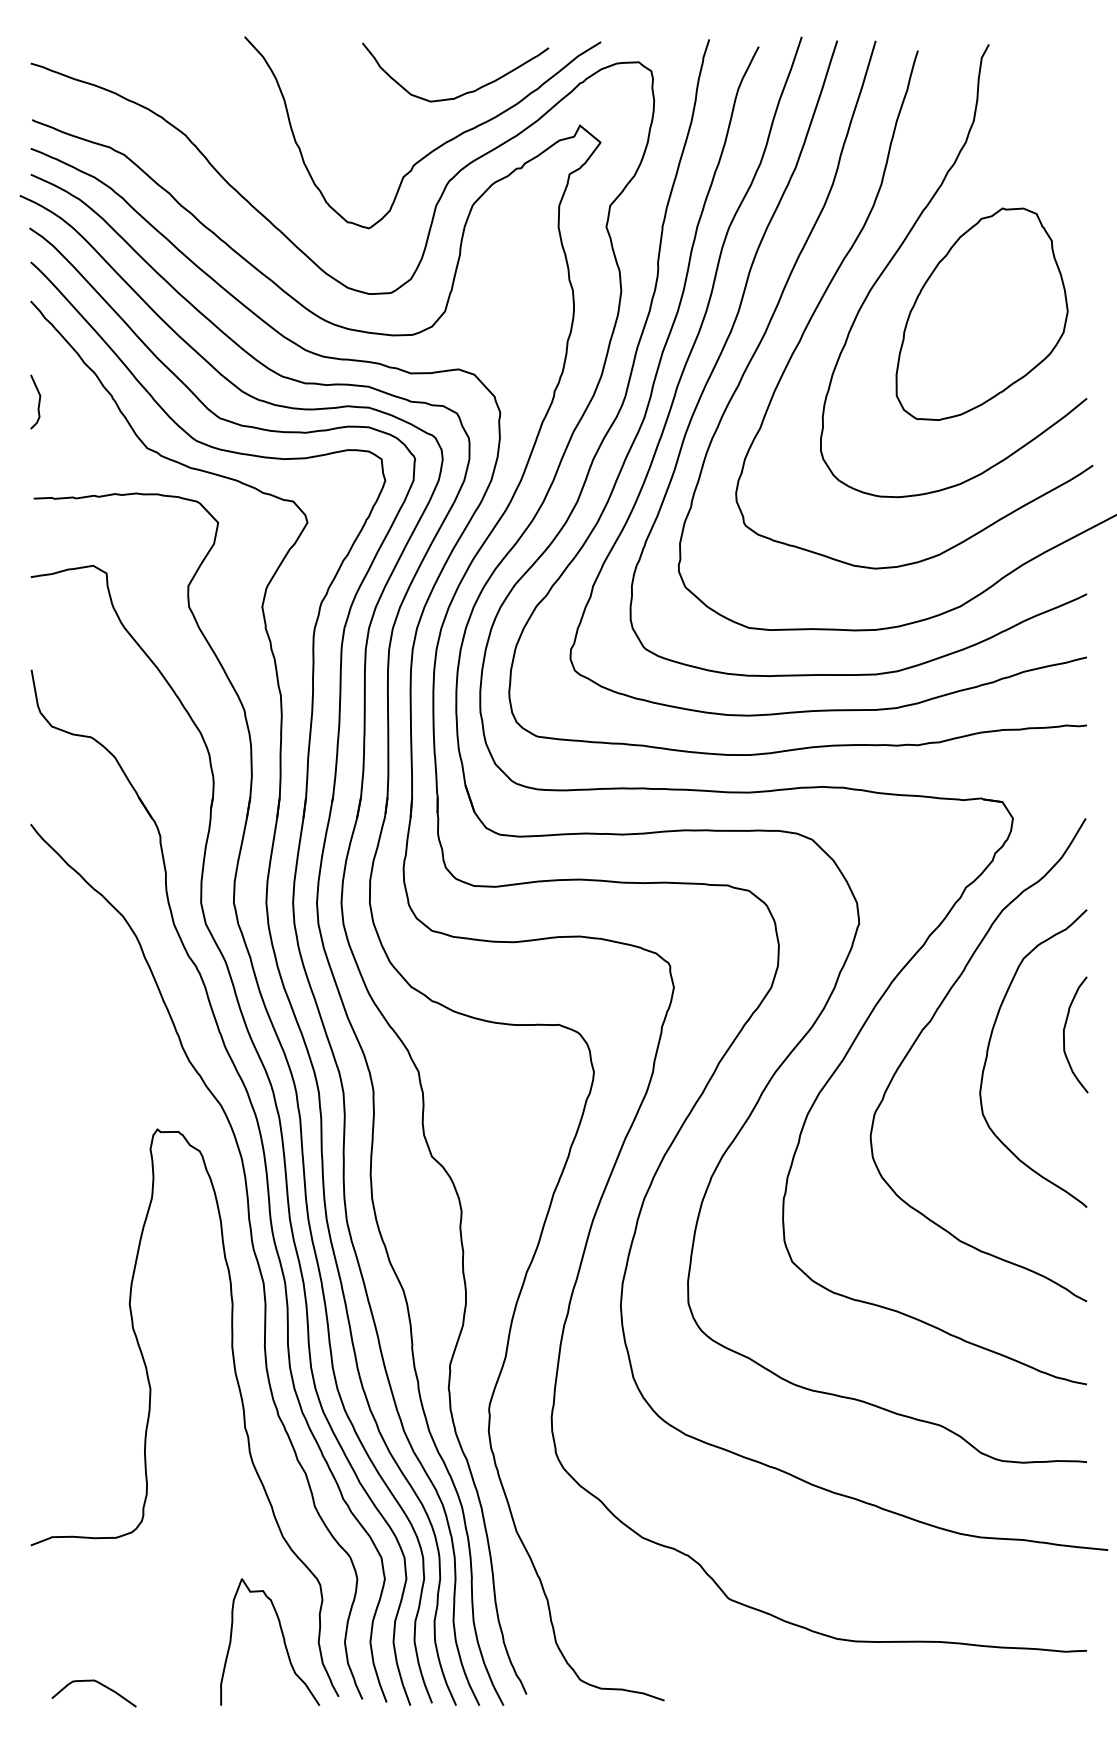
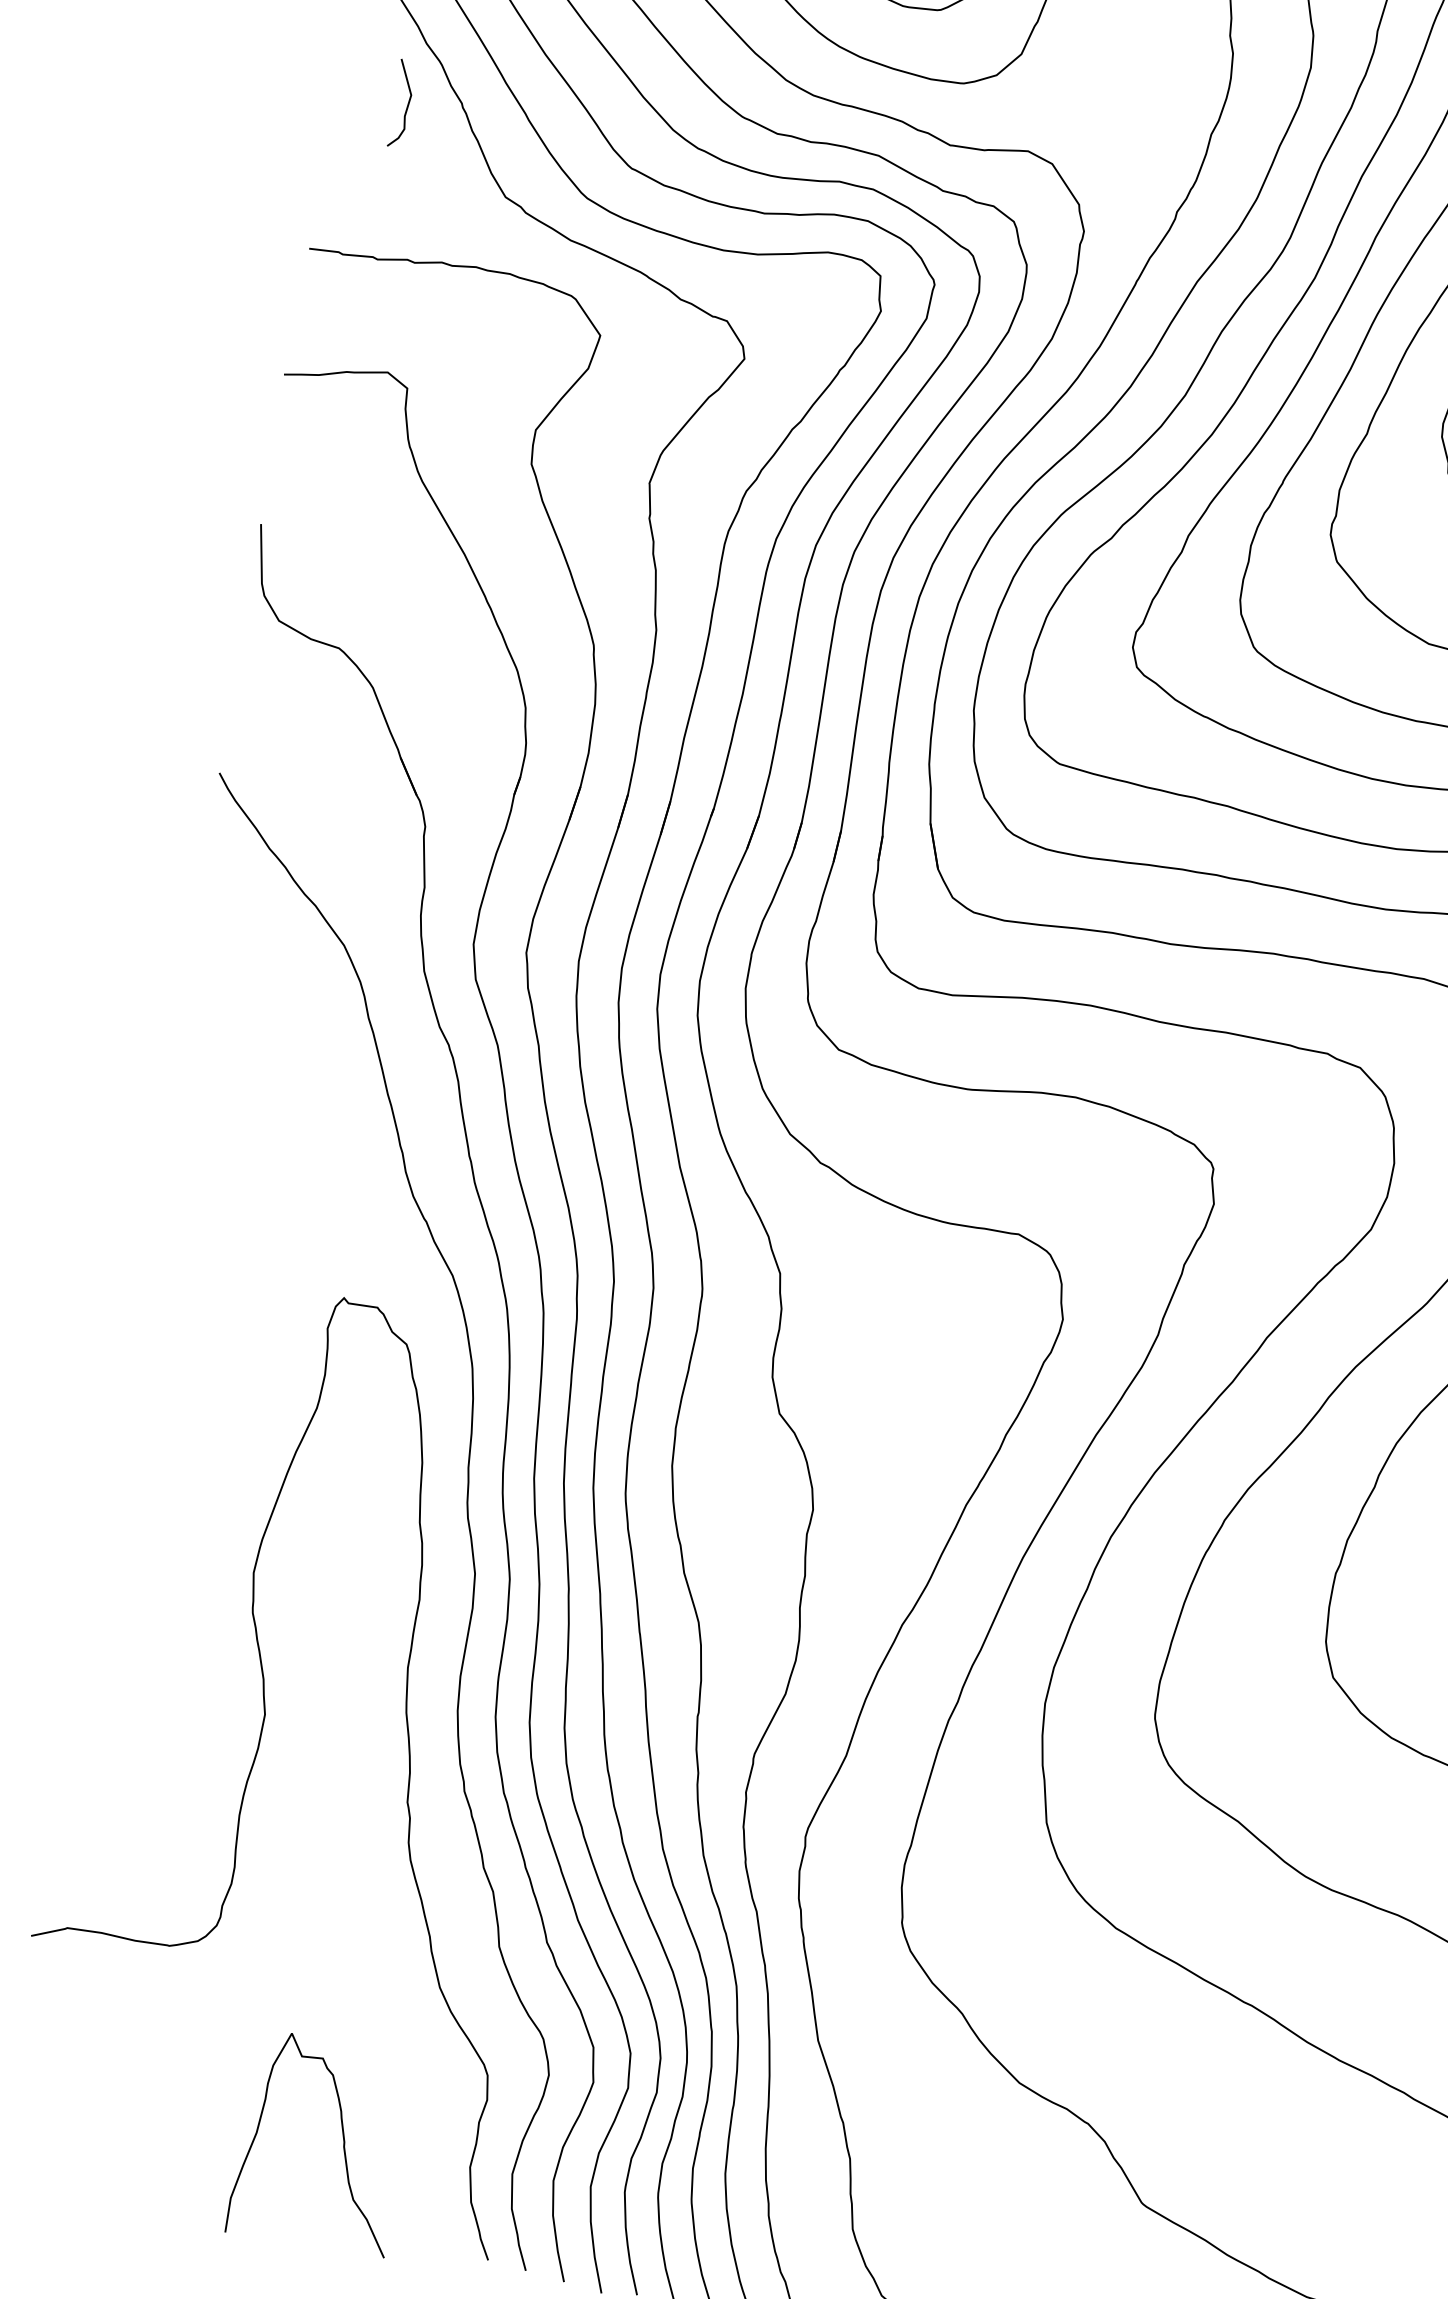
curve: (38, 401) -> (406, 103), moved
curve: (282, 1637) -> (342, 2138), moved
curve: (99, 1684) -> (105, 2178), removed

